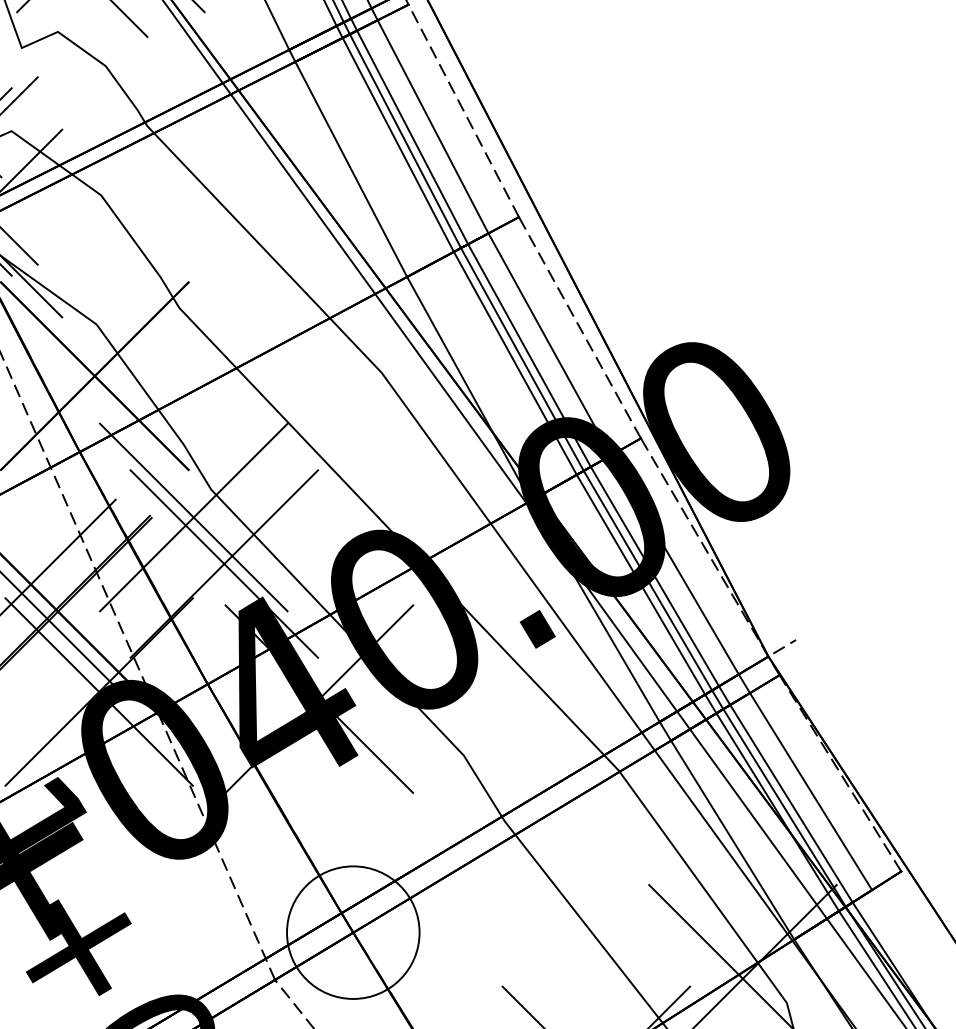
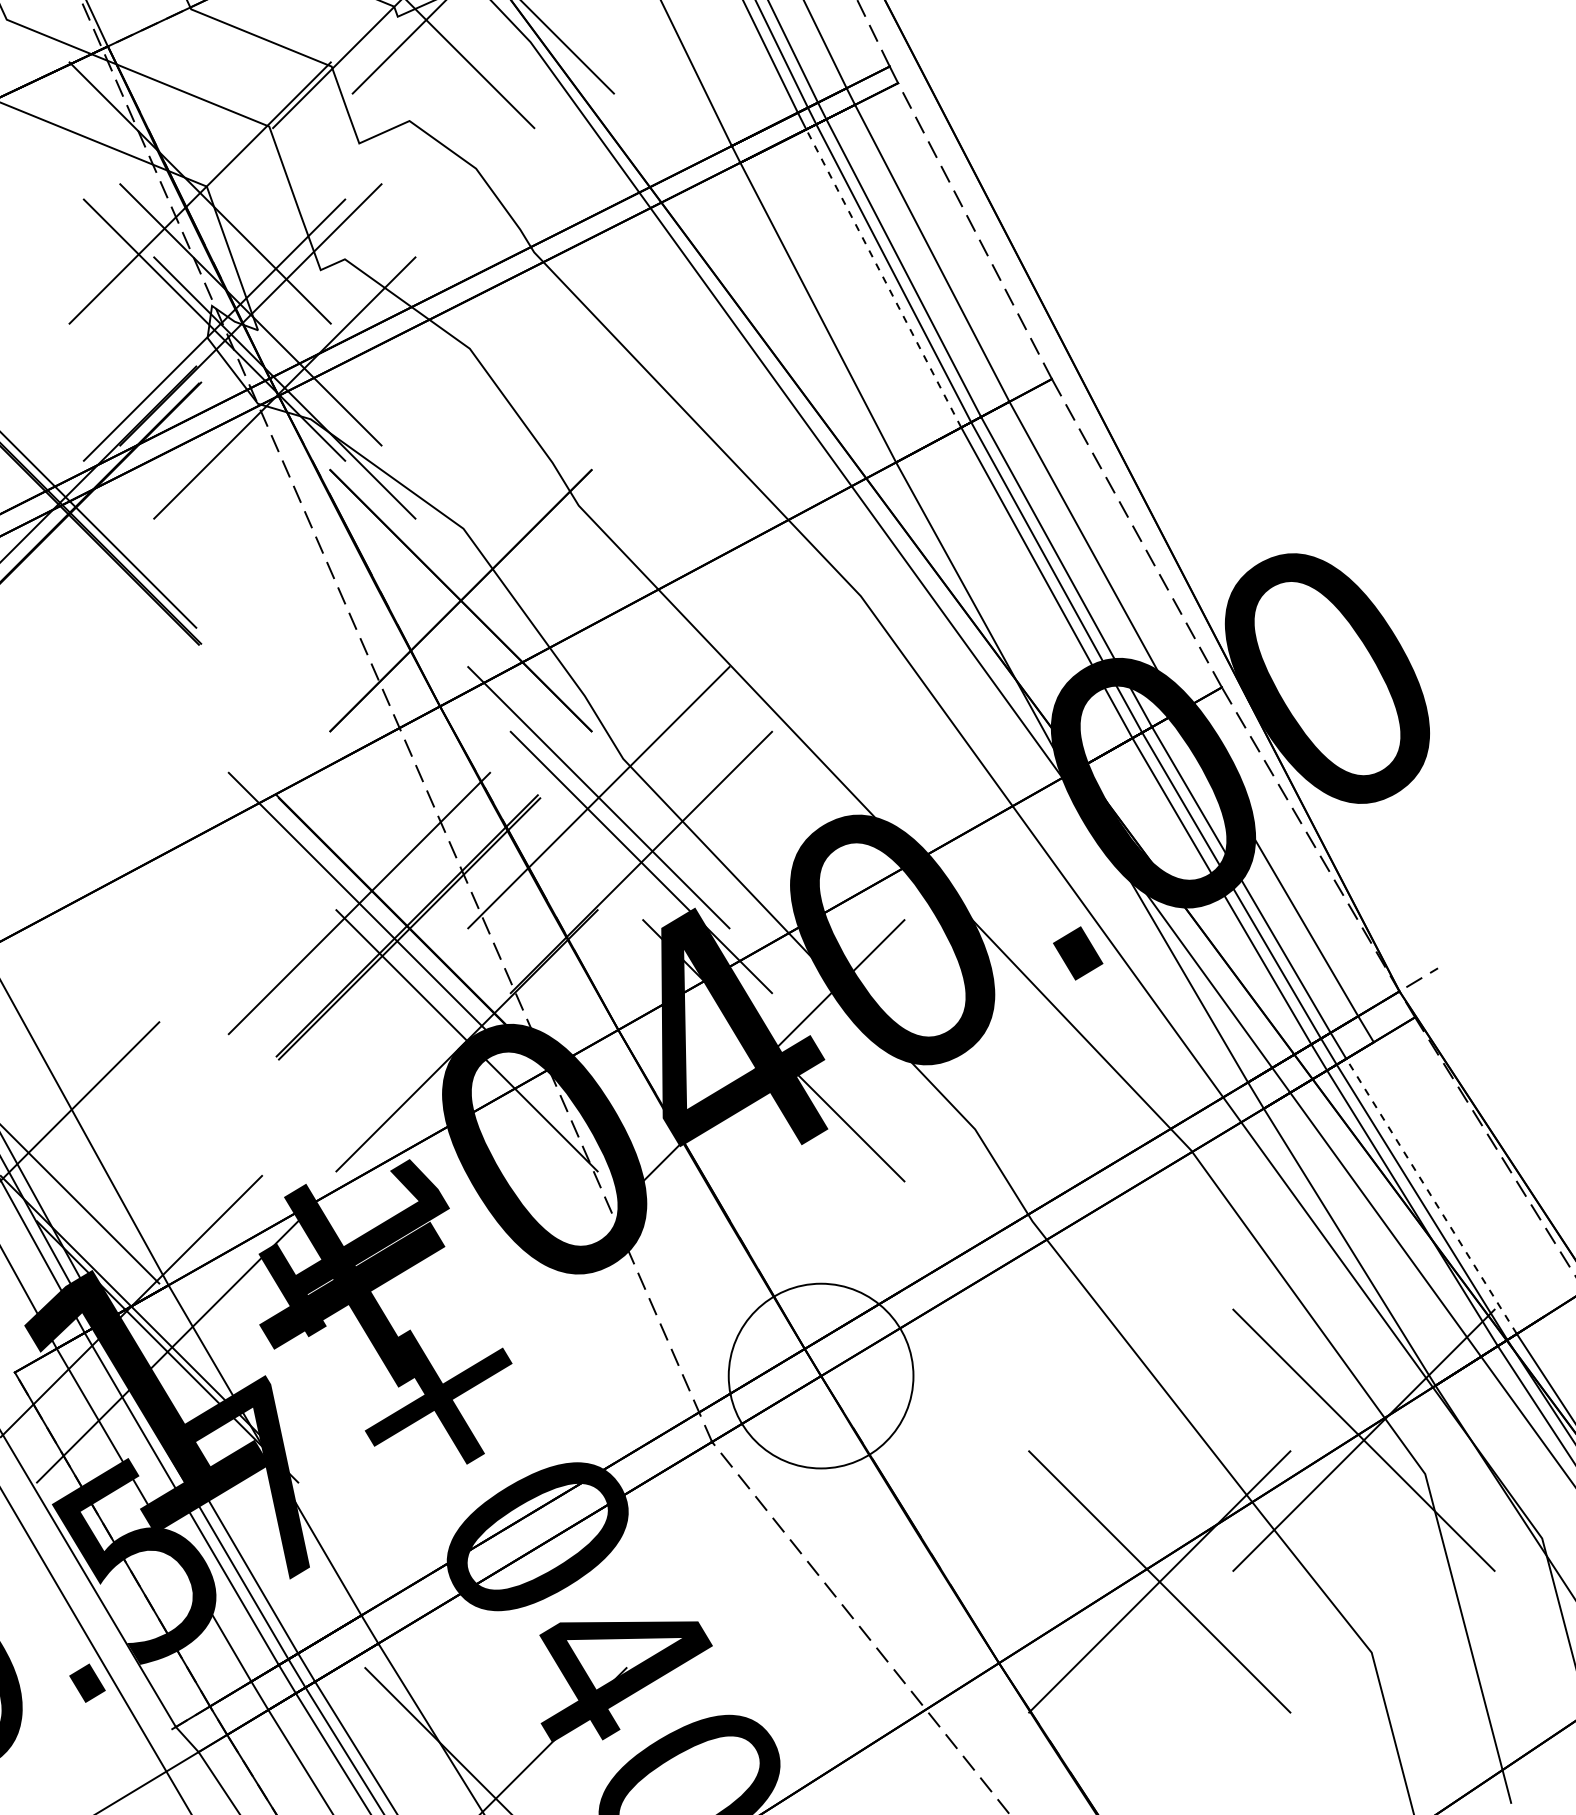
line: (398, 144) -> (883, 278), solid -> dashed
line: (810, 791) -> (1458, 1179), removed
line: (791, 803) -> (1431, 1196), solid -> dashed

